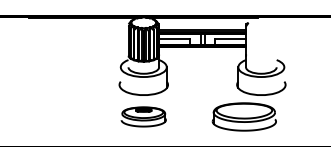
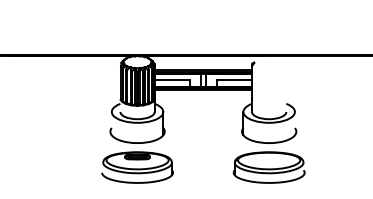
part: (143, 116) -> (137, 167), size x1.43
part: (243, 116) -> (268, 167), moved

